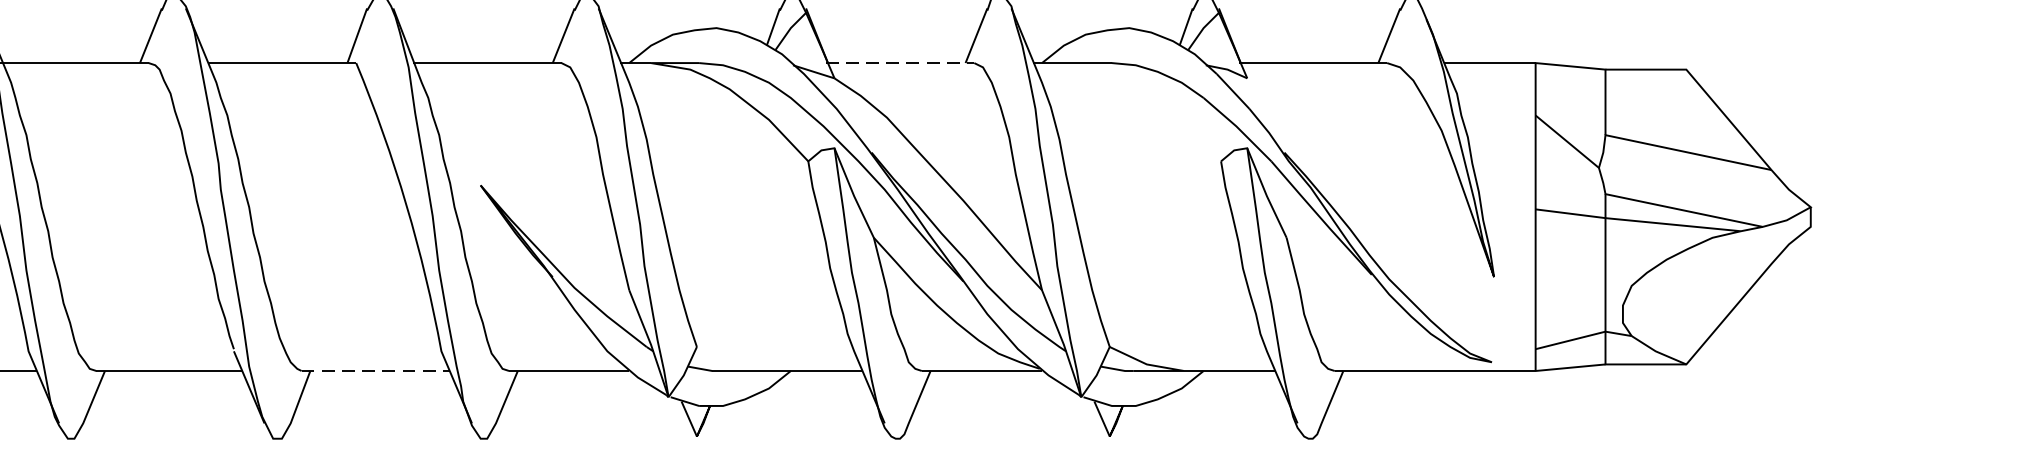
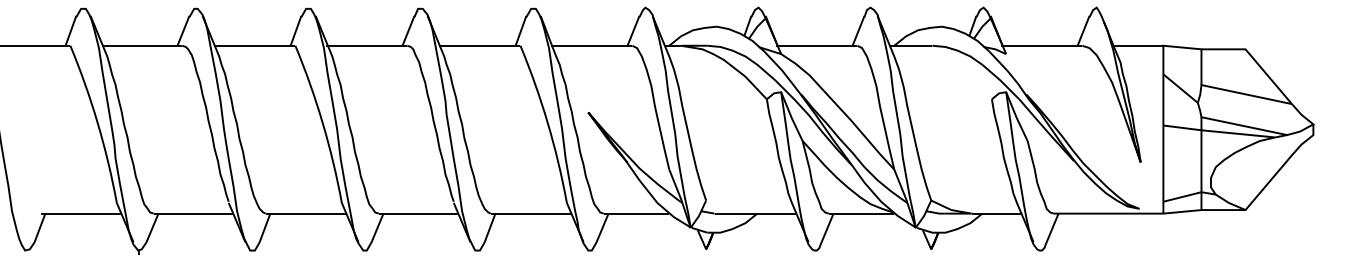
line: (901, 62) -> (817, 45), dashed -> solid
line: (376, 370) -> (531, 213), dashed -> solid

